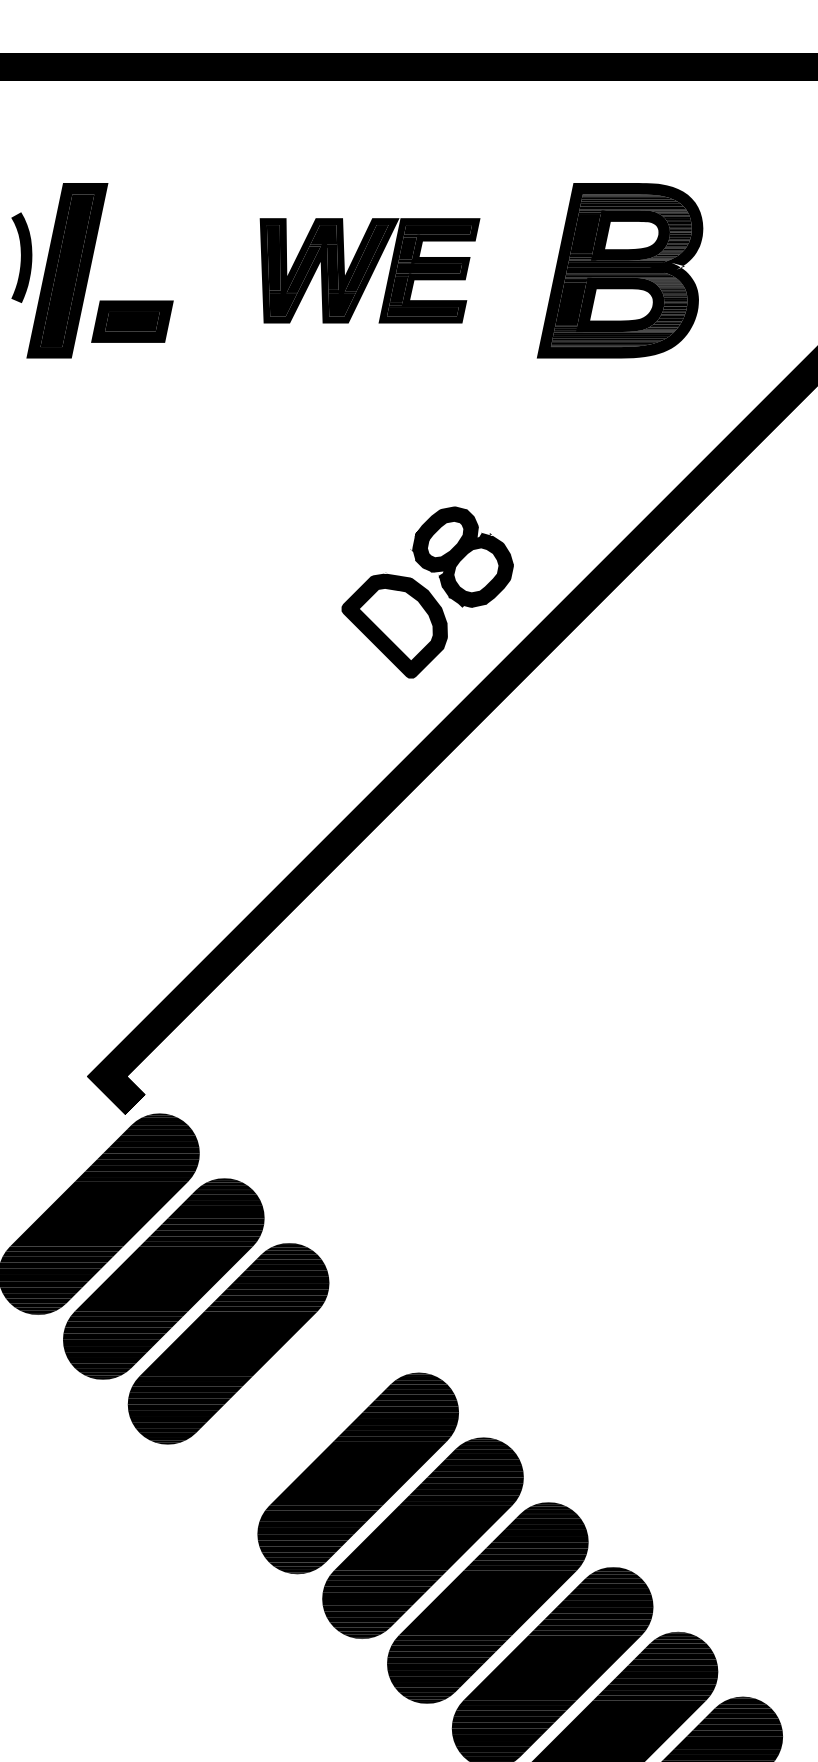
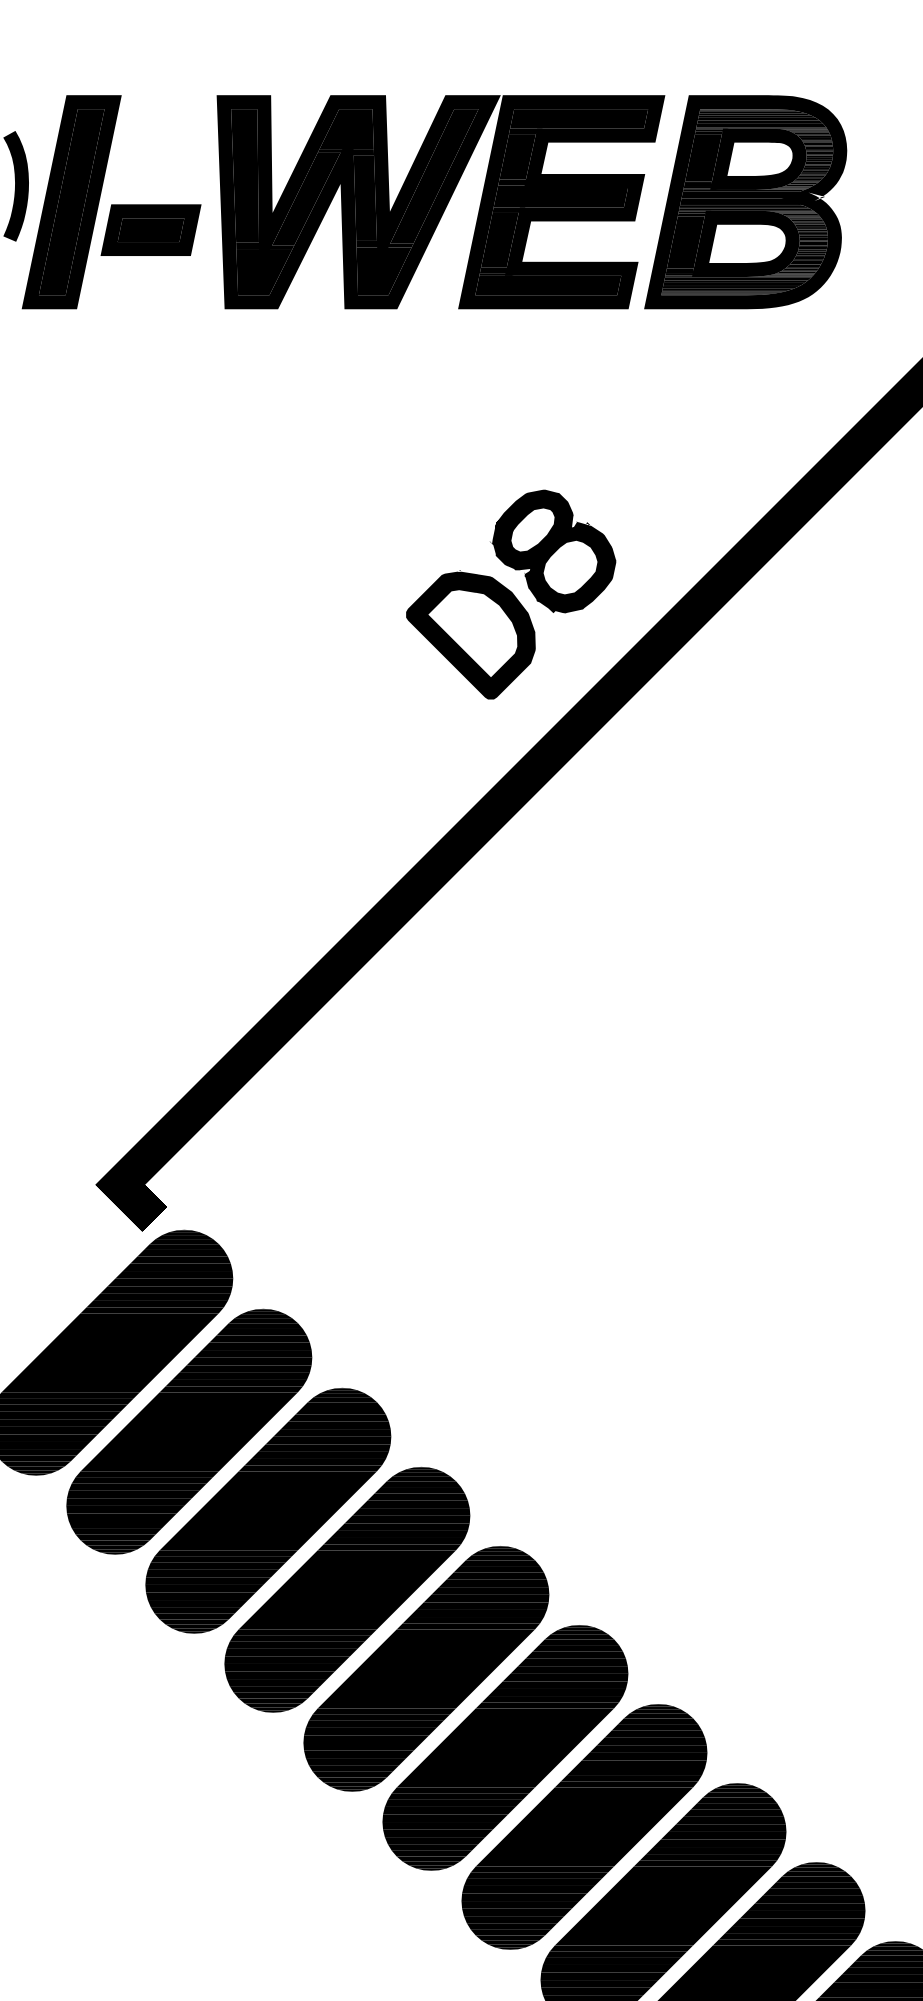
part: (369, 270) -> (440, 201), size x1.67
part: (132, 321) -> (151, 229), moved
part: (293, 1408) -> (347, 1589), added

